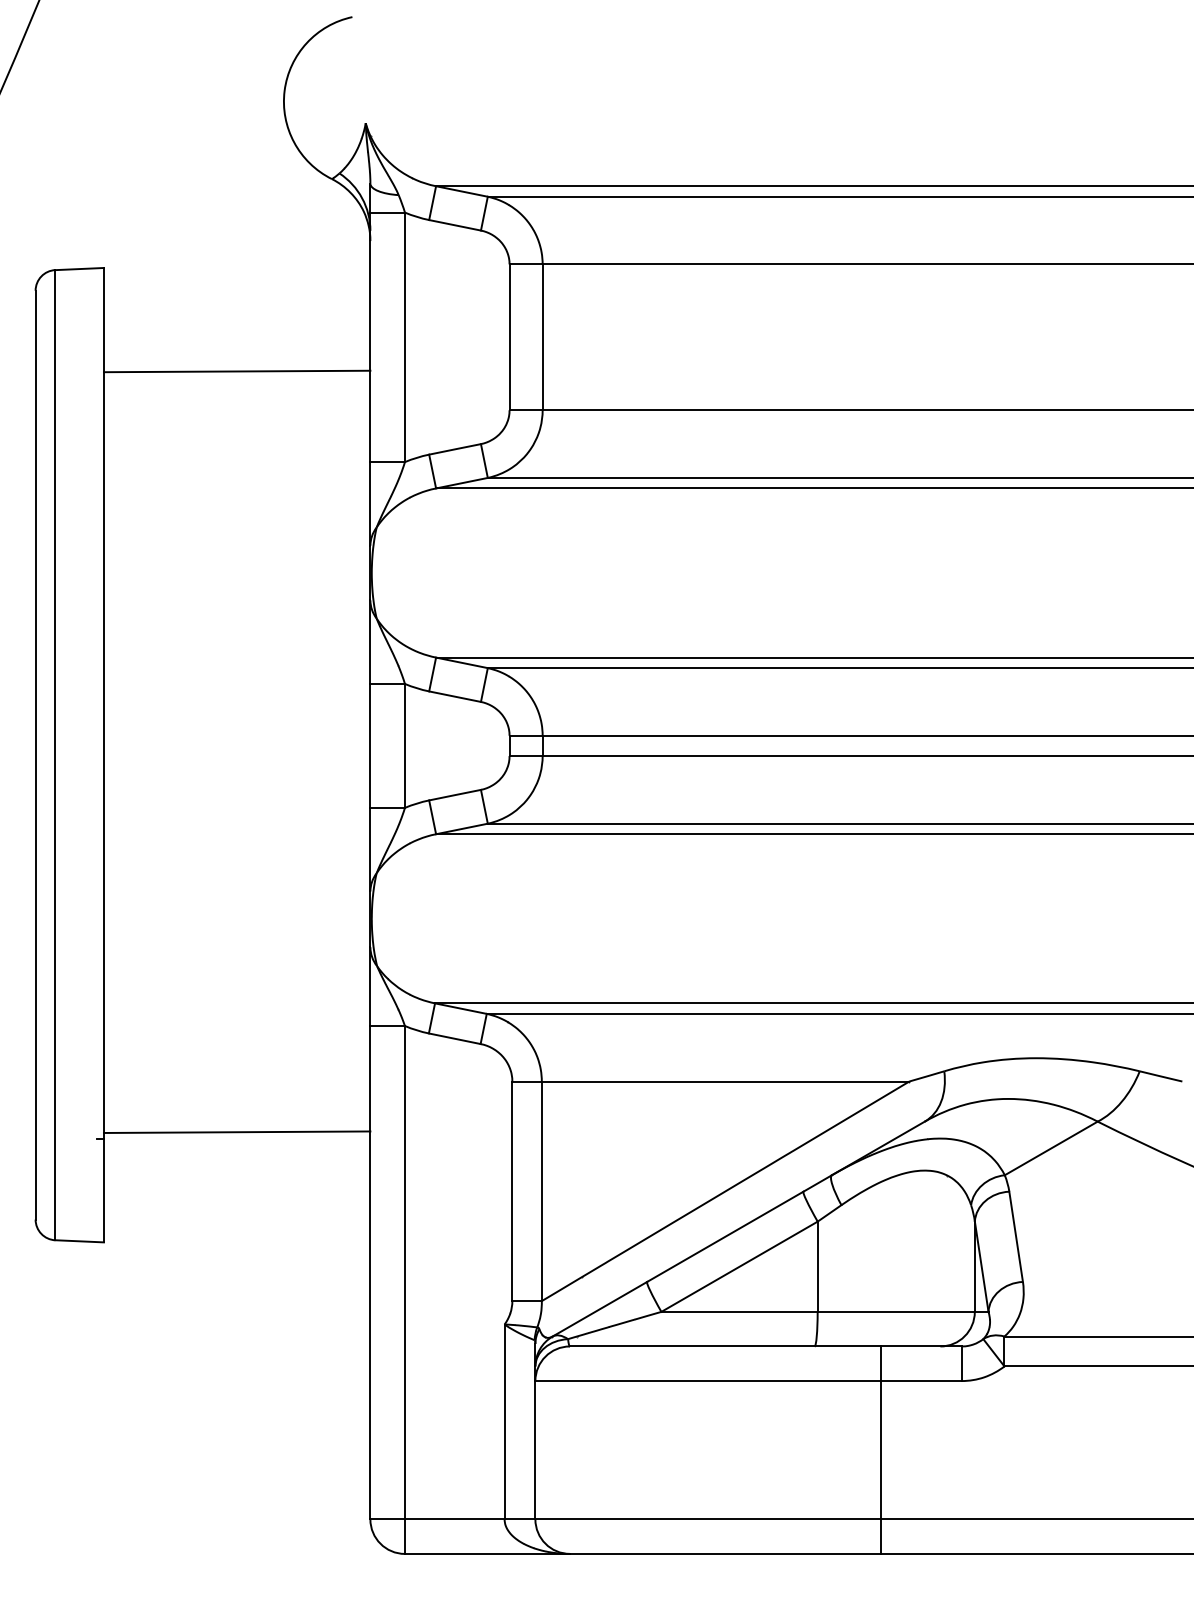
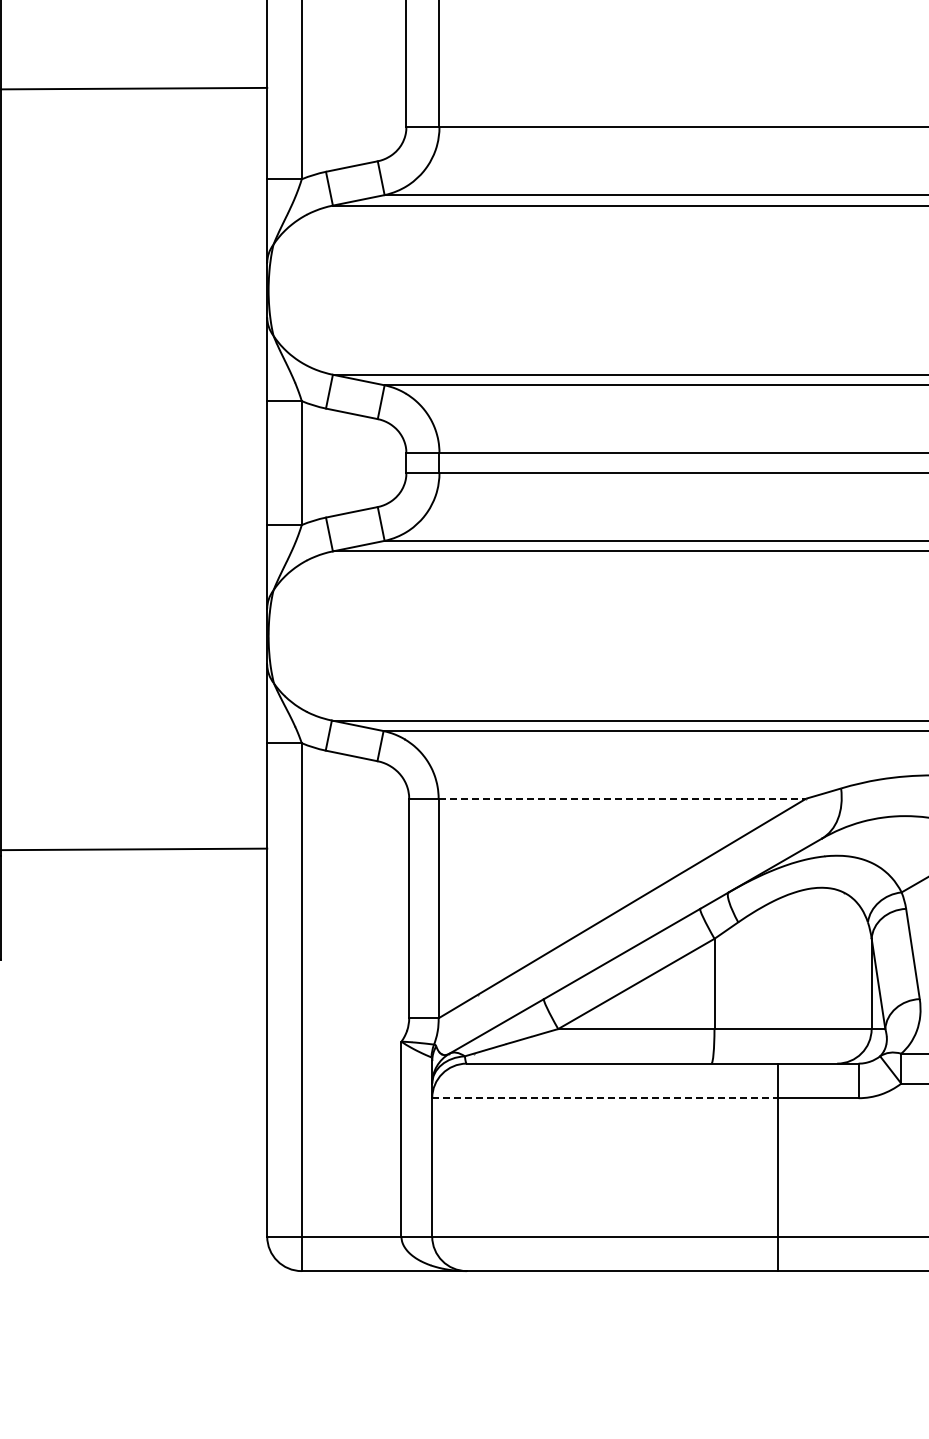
line: (725, 1081) -> (622, 798), solid -> dashed
line: (708, 1381) -> (605, 1098), solid -> dashed

